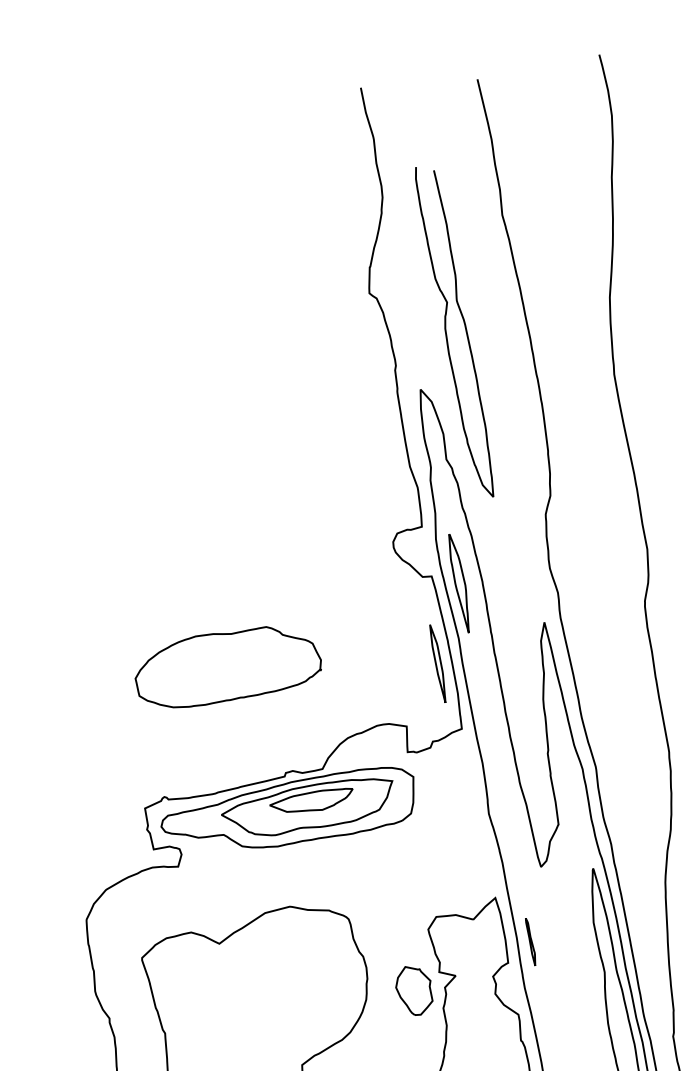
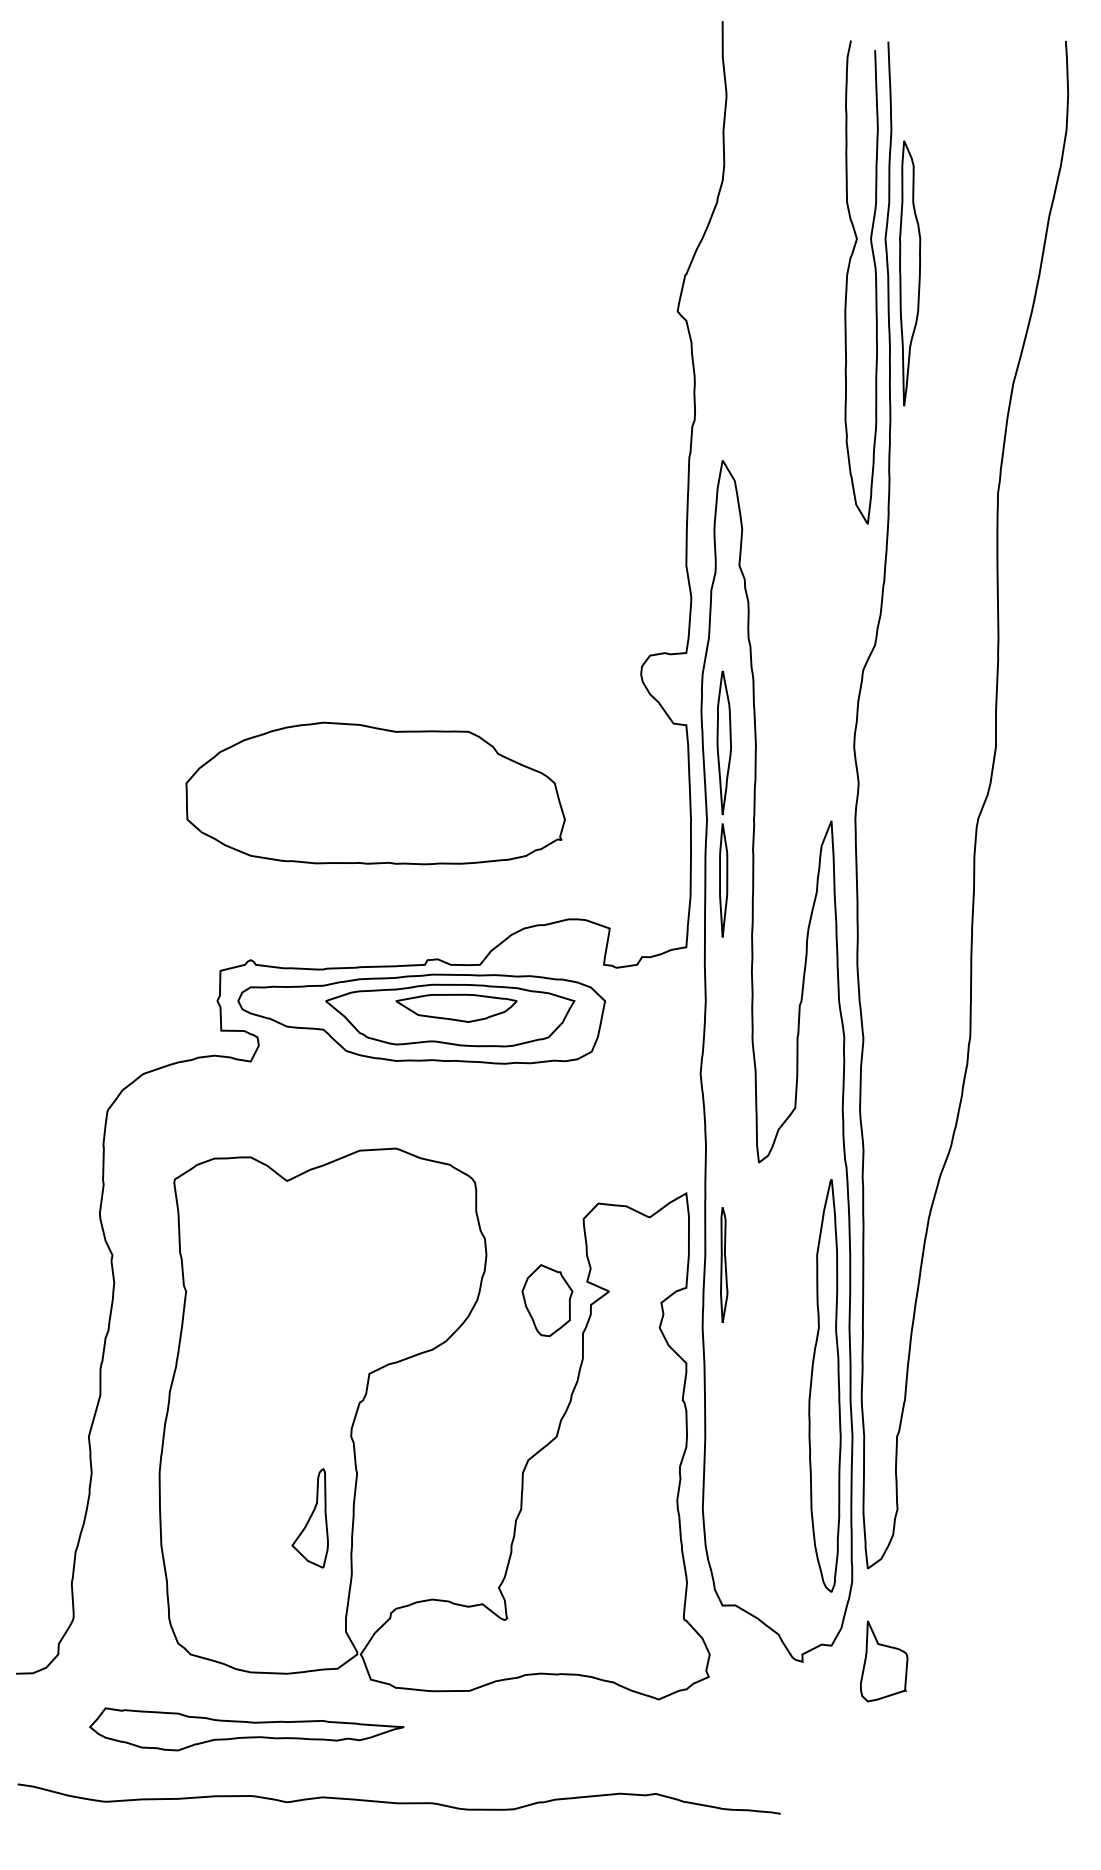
part: (524, 235) -> (910, 273), added
curve: (446, 333) -> (847, 282), moved
part: (438, 663) -> (723, 880), moved
part: (227, 665) -> (375, 793), size x1.43
part: (531, 941) -> (724, 1264), size x1.67

